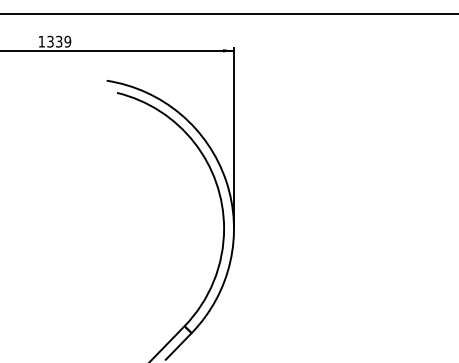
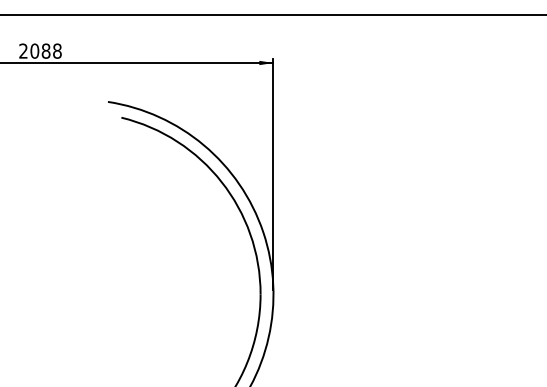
text: (54, 41) -> (40, 50), 1339 -> 2088

